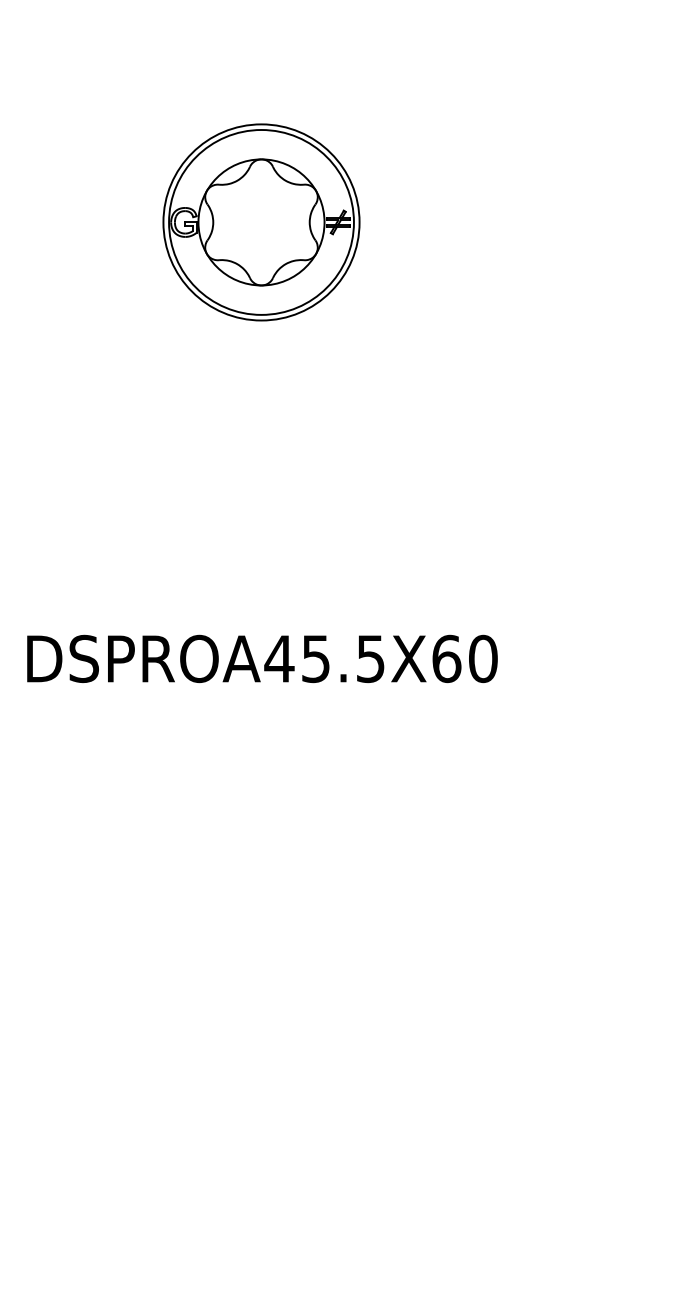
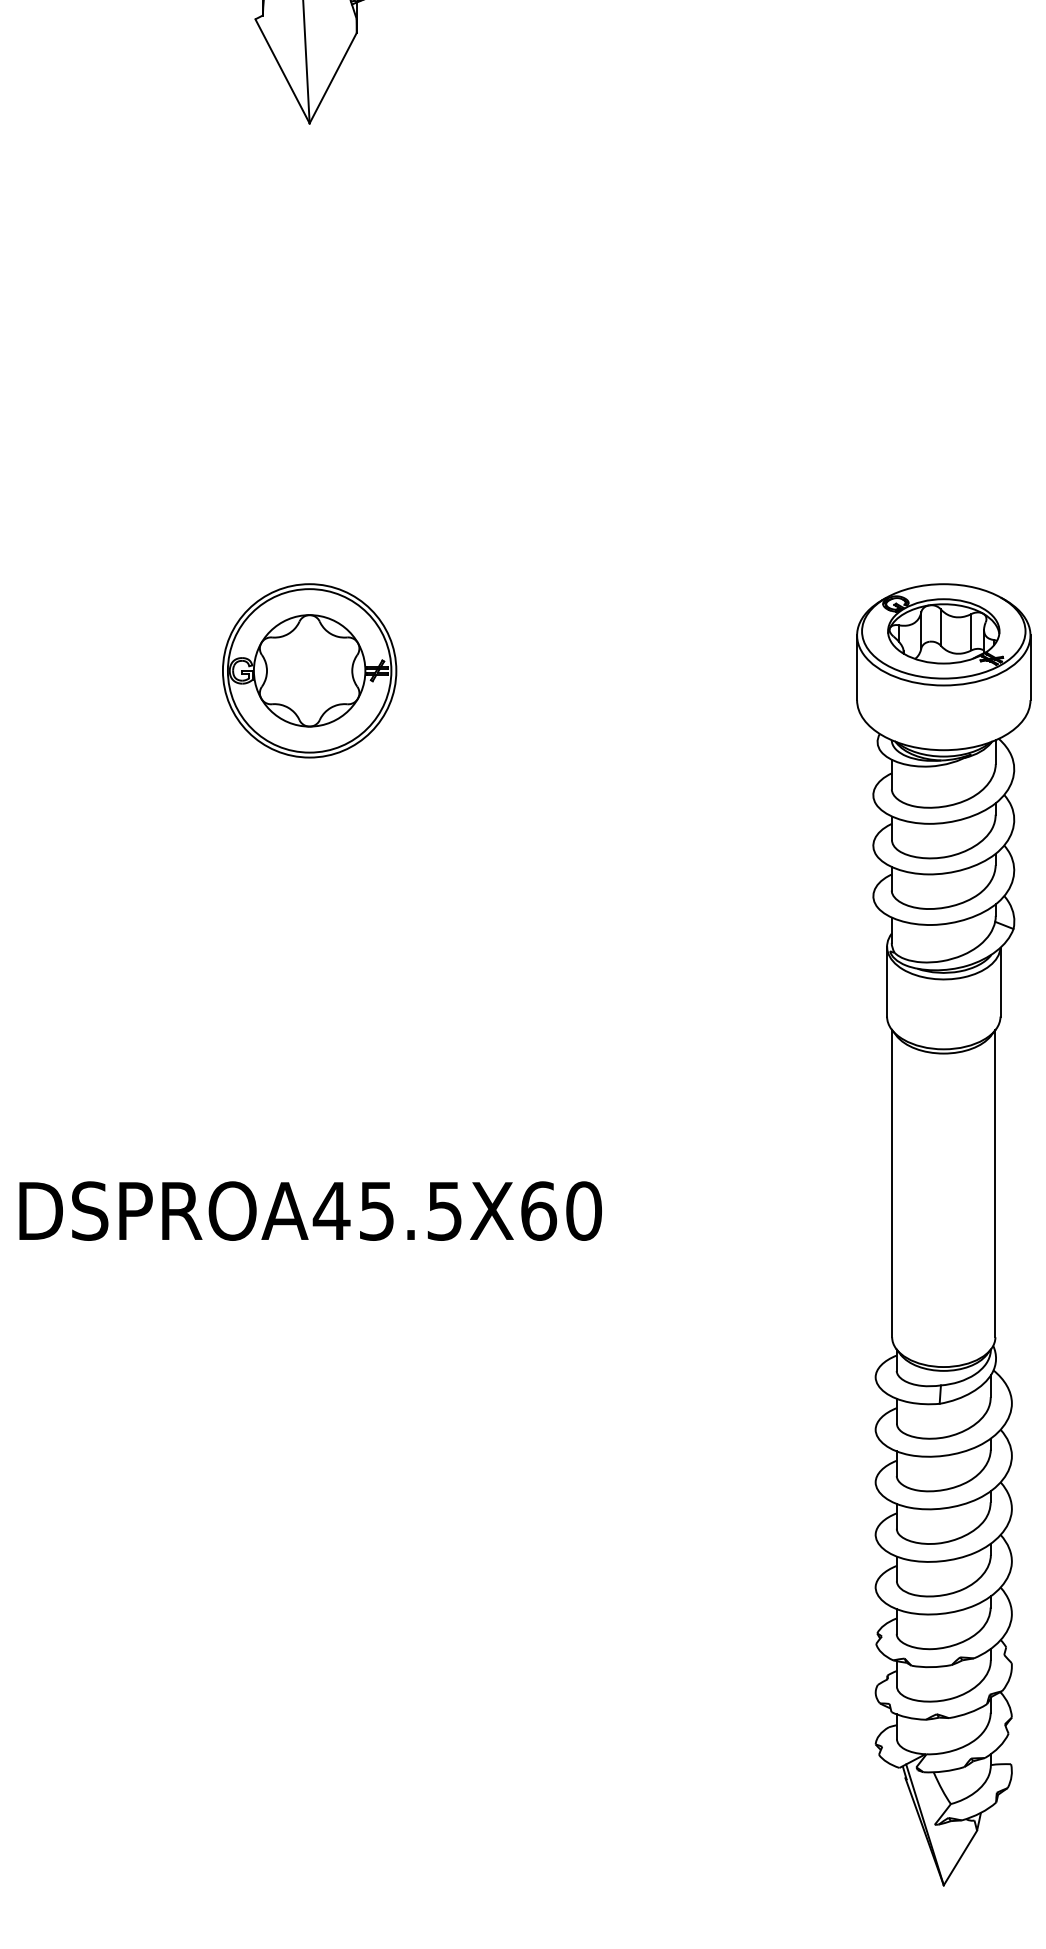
part: (261, 222) -> (309, 670), size x0.71

